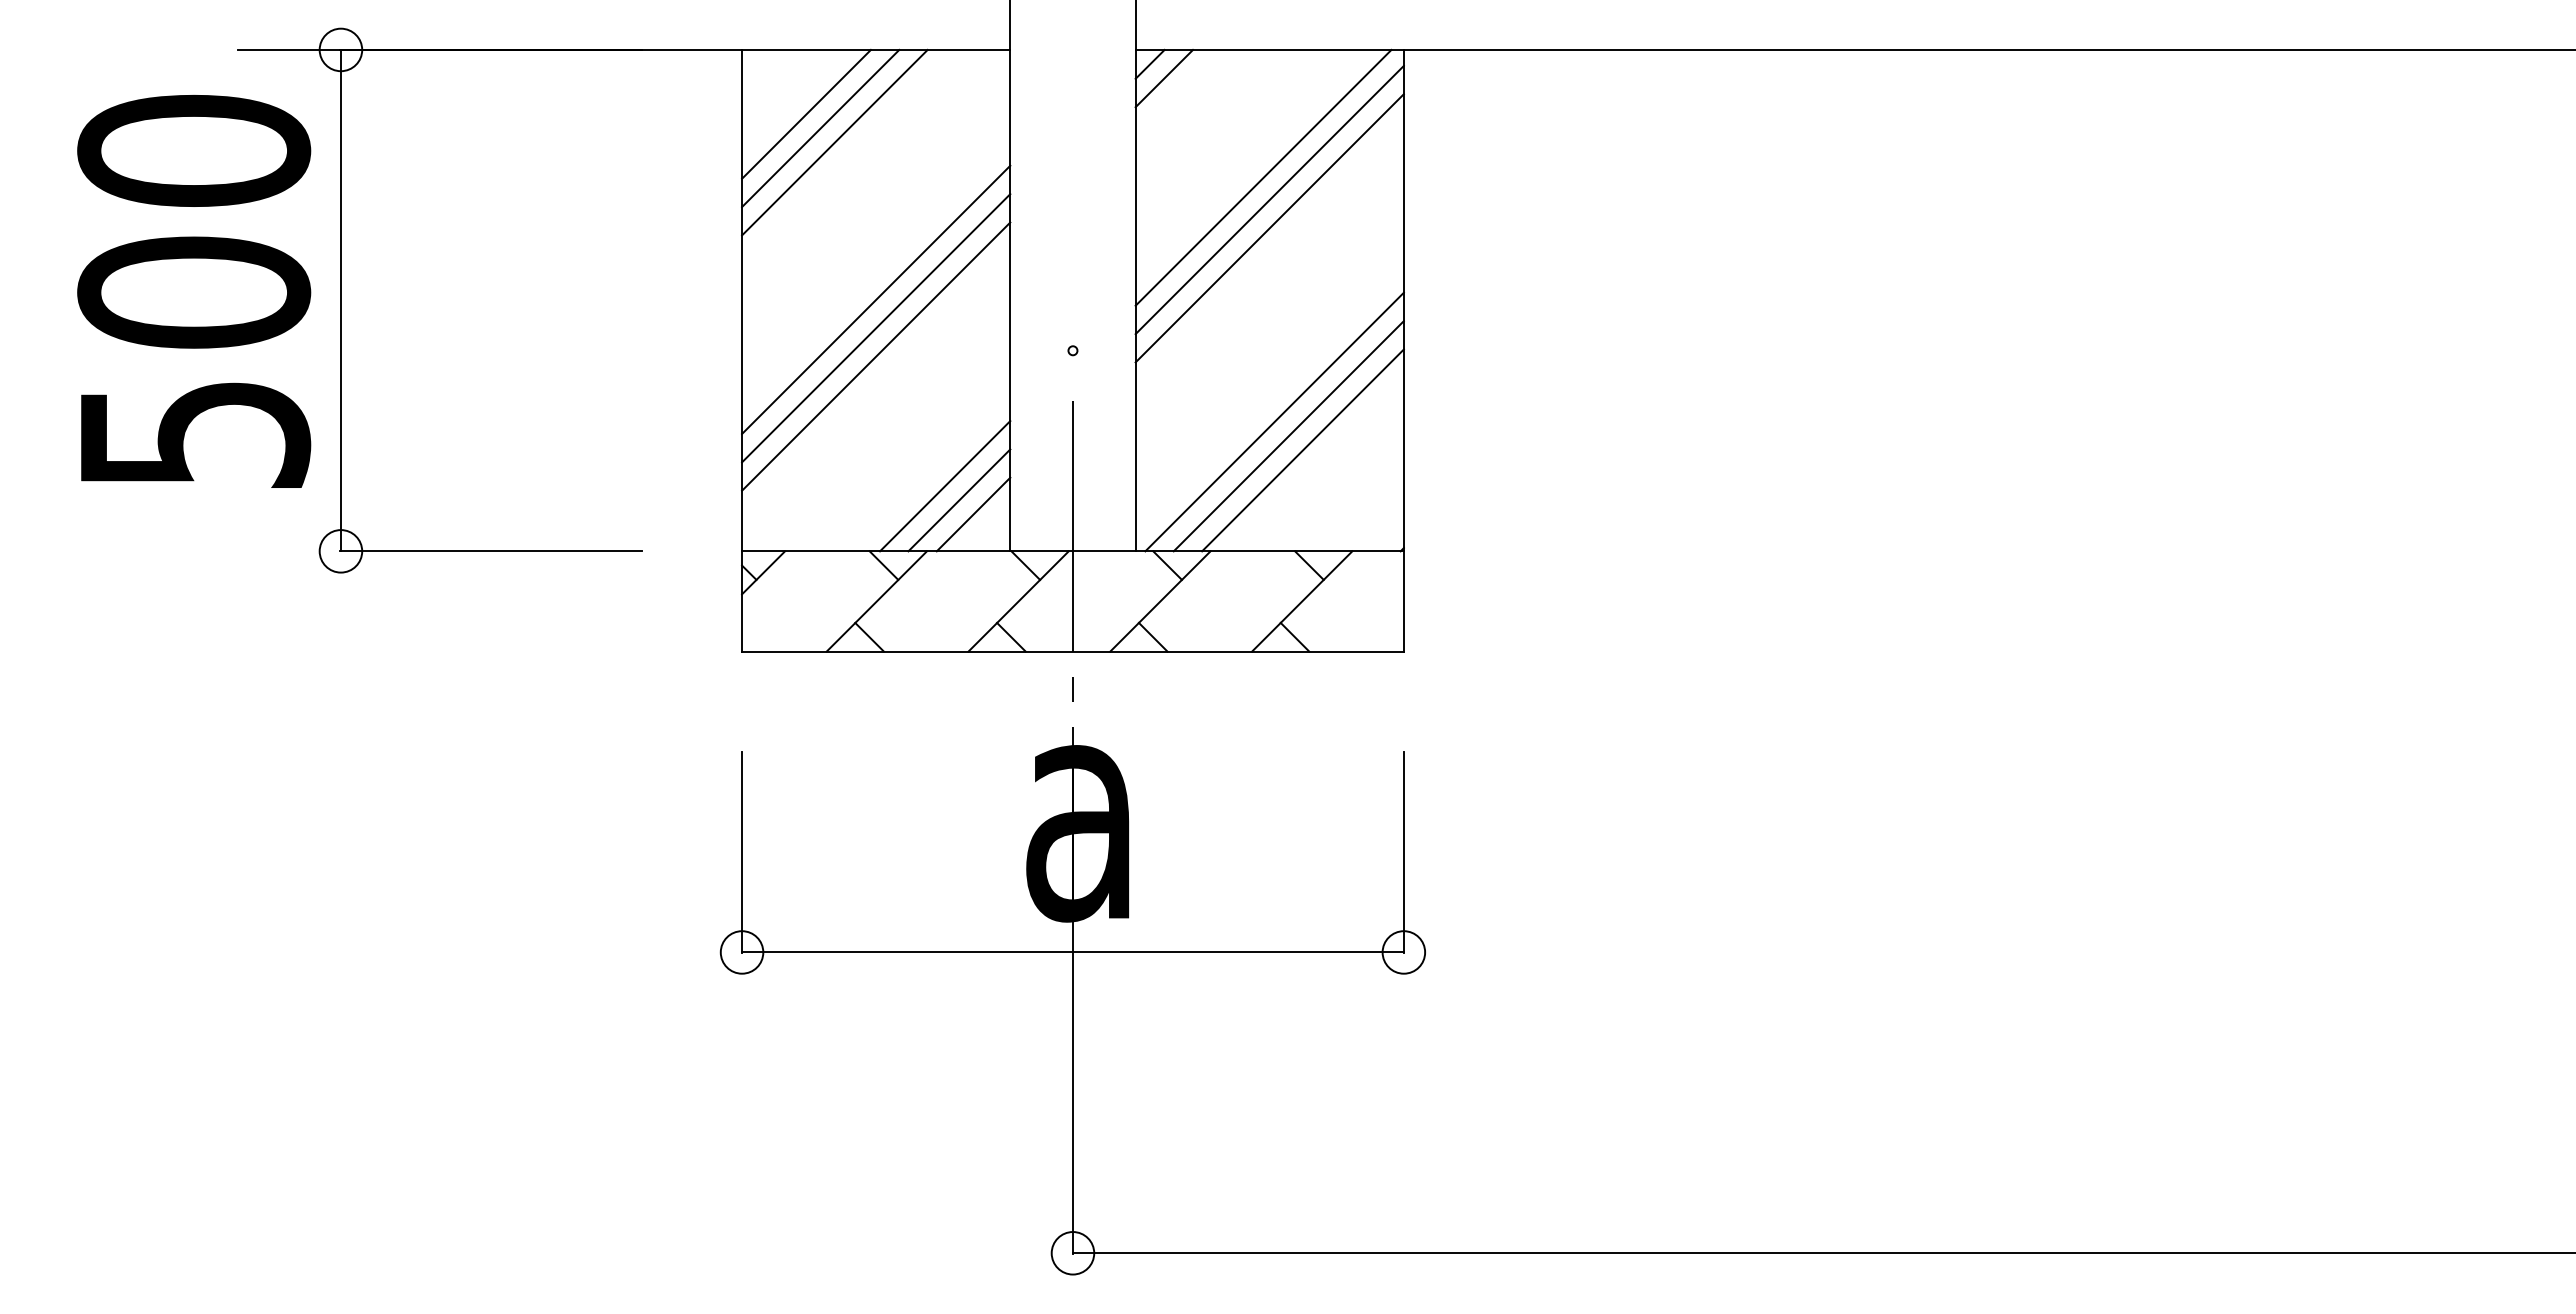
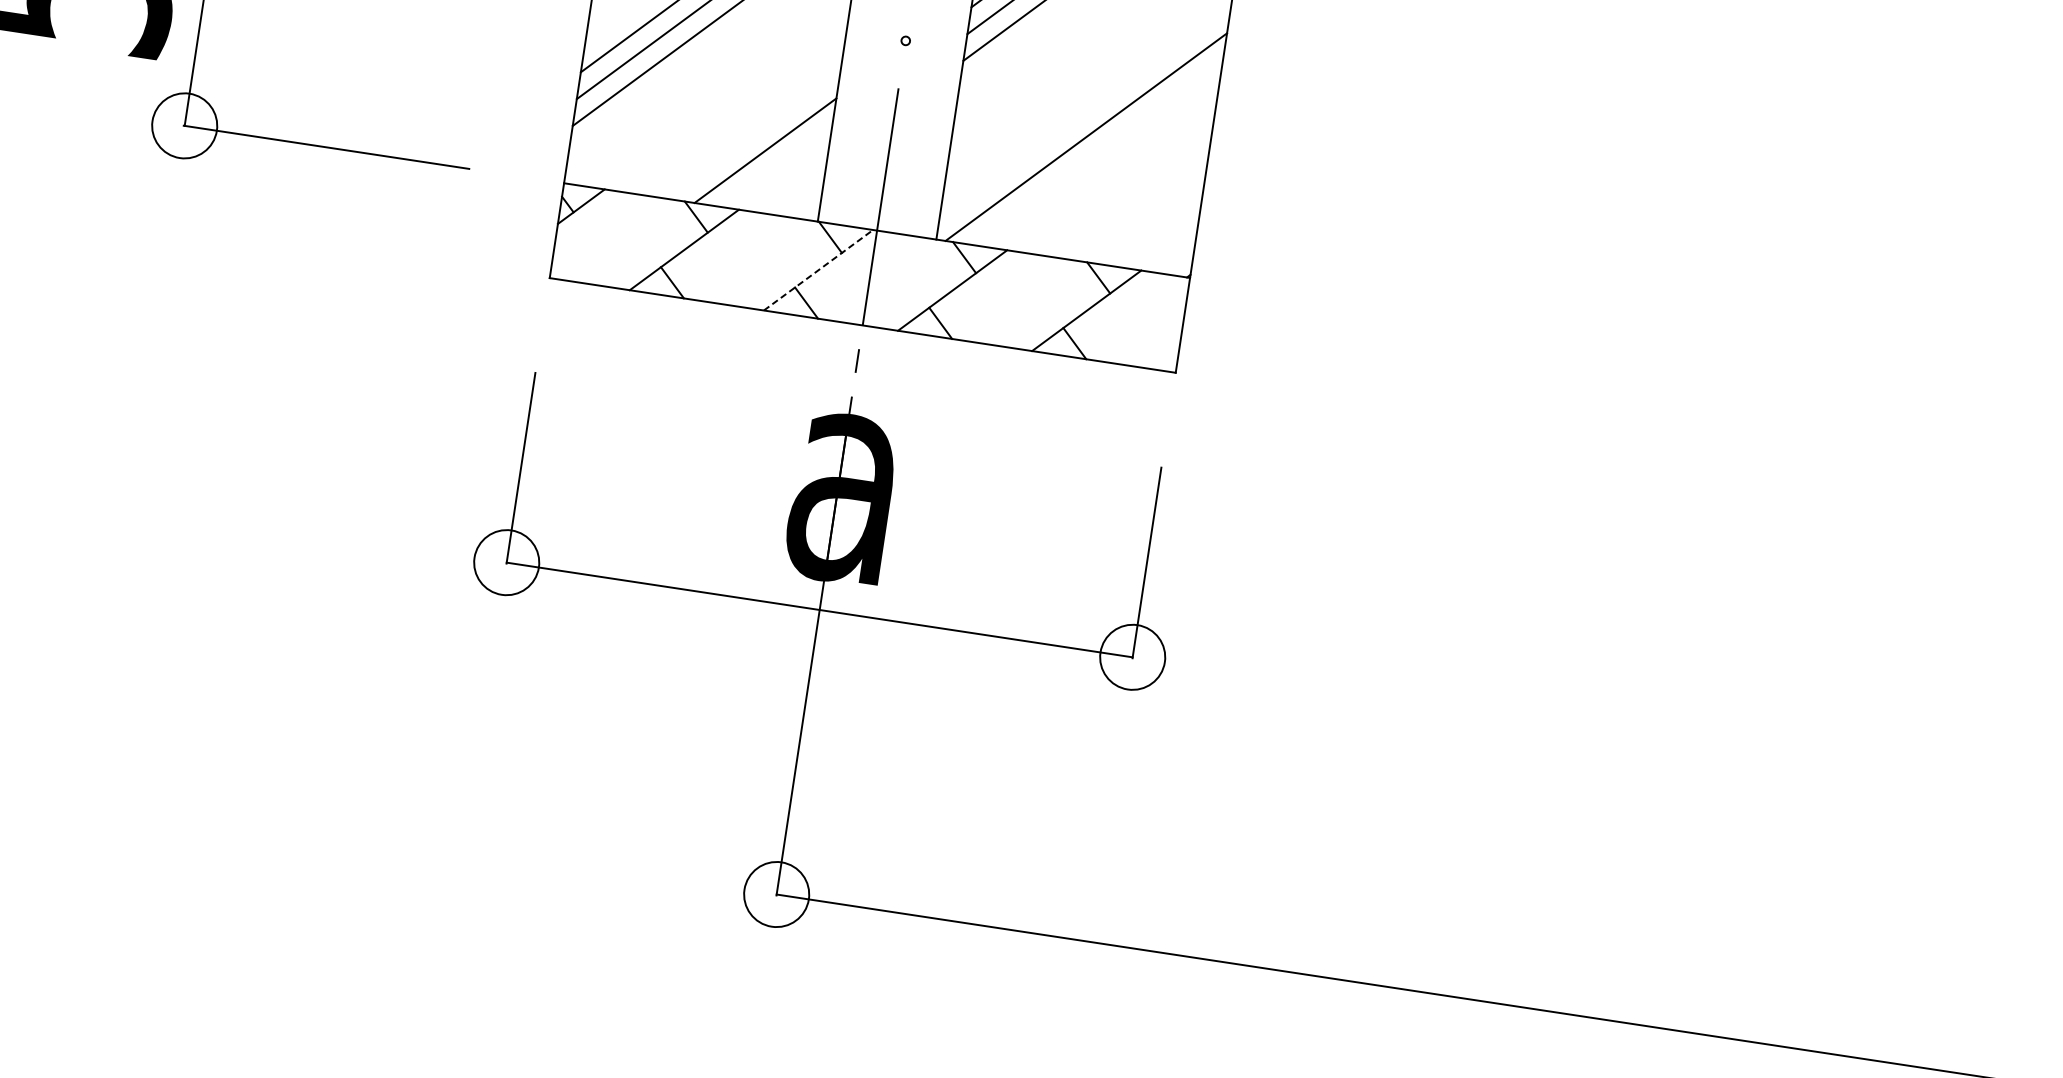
line: (1288, 436) -> (1097, 152), removed
line: (1302, 450) -> (1108, 168), removed
line: (959, 500) -> (777, 166), removed
line: (973, 514) -> (788, 181), removed
circle: (340, 551) -> (184, 125), size x1.6
line: (1018, 601) -> (818, 270), solid -> dashed
circle: (741, 952) -> (506, 562), size x1.6
circle: (1403, 952) -> (1132, 657), size x1.6
circle: (1072, 1253) -> (776, 894), size x1.6

